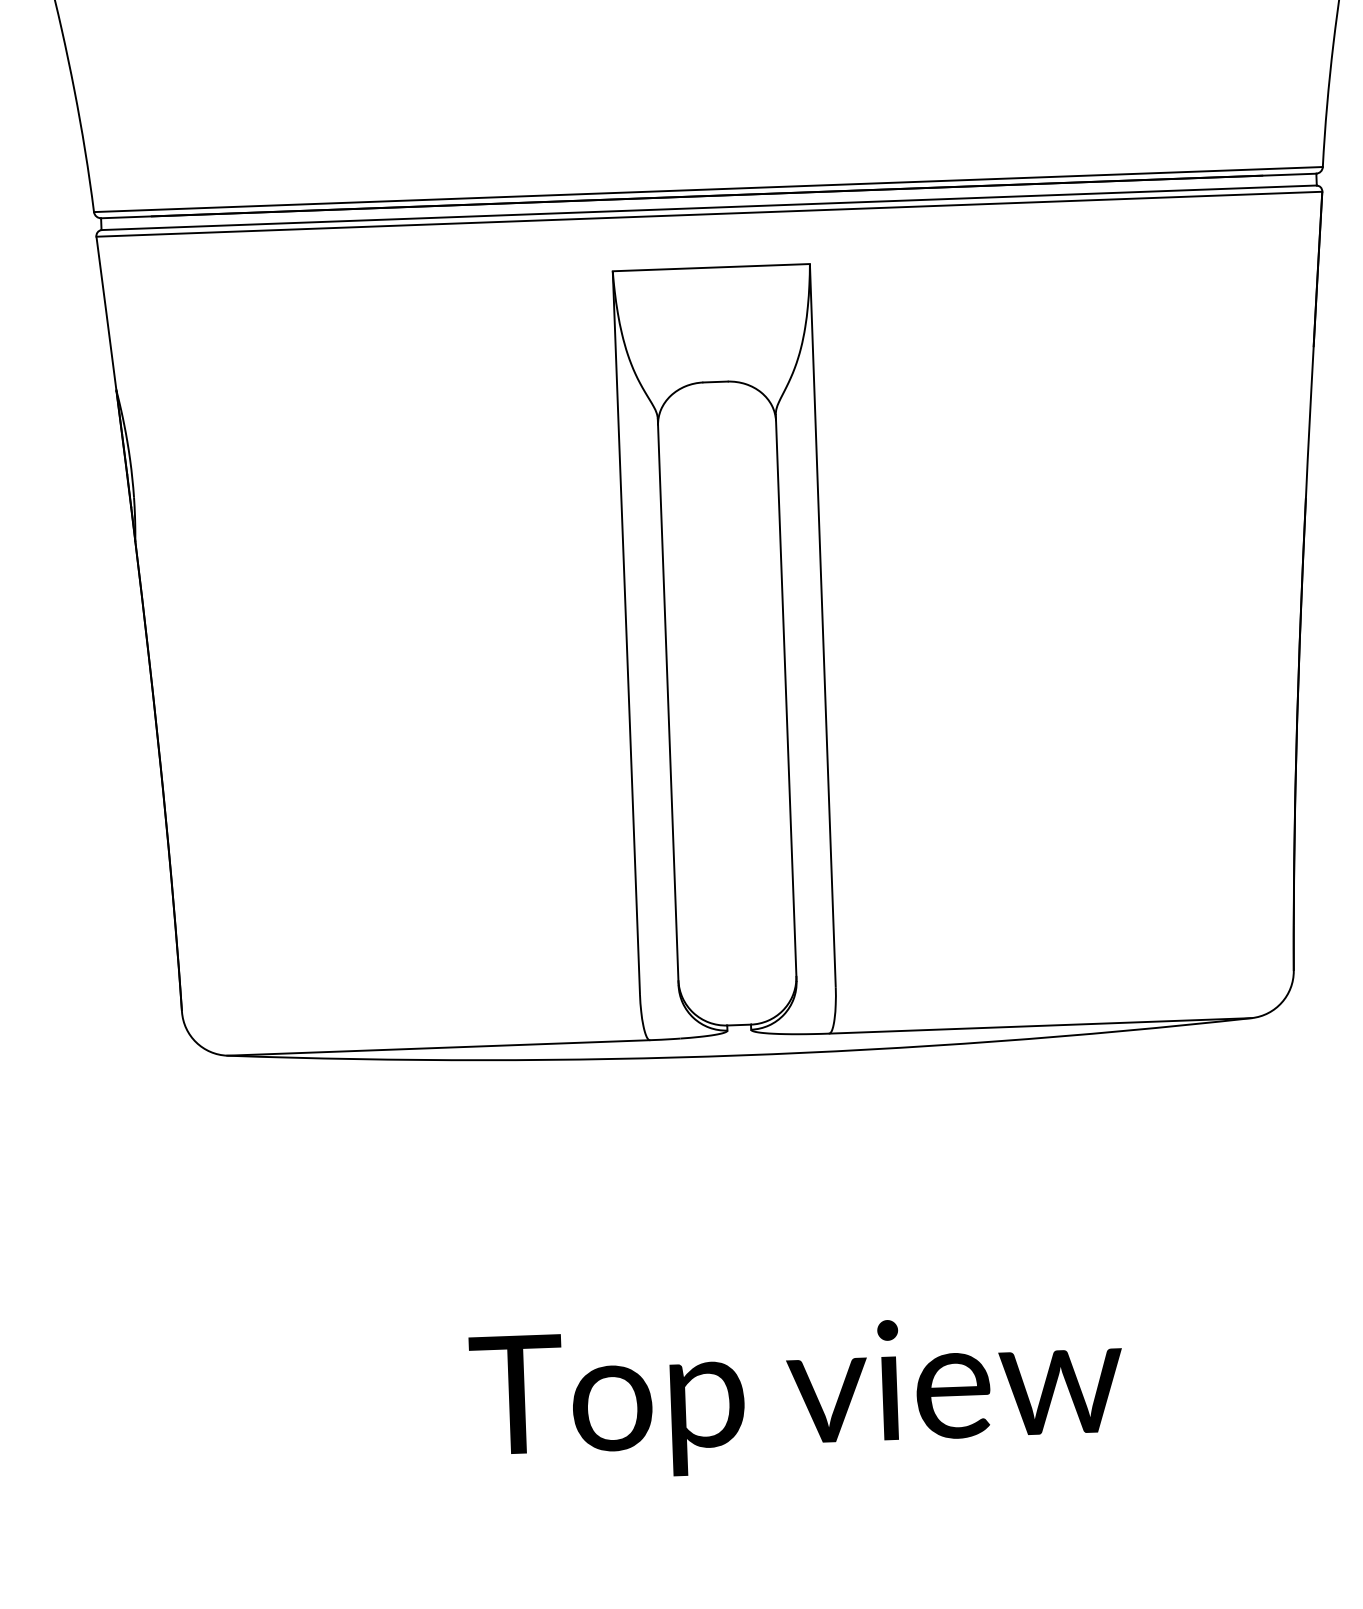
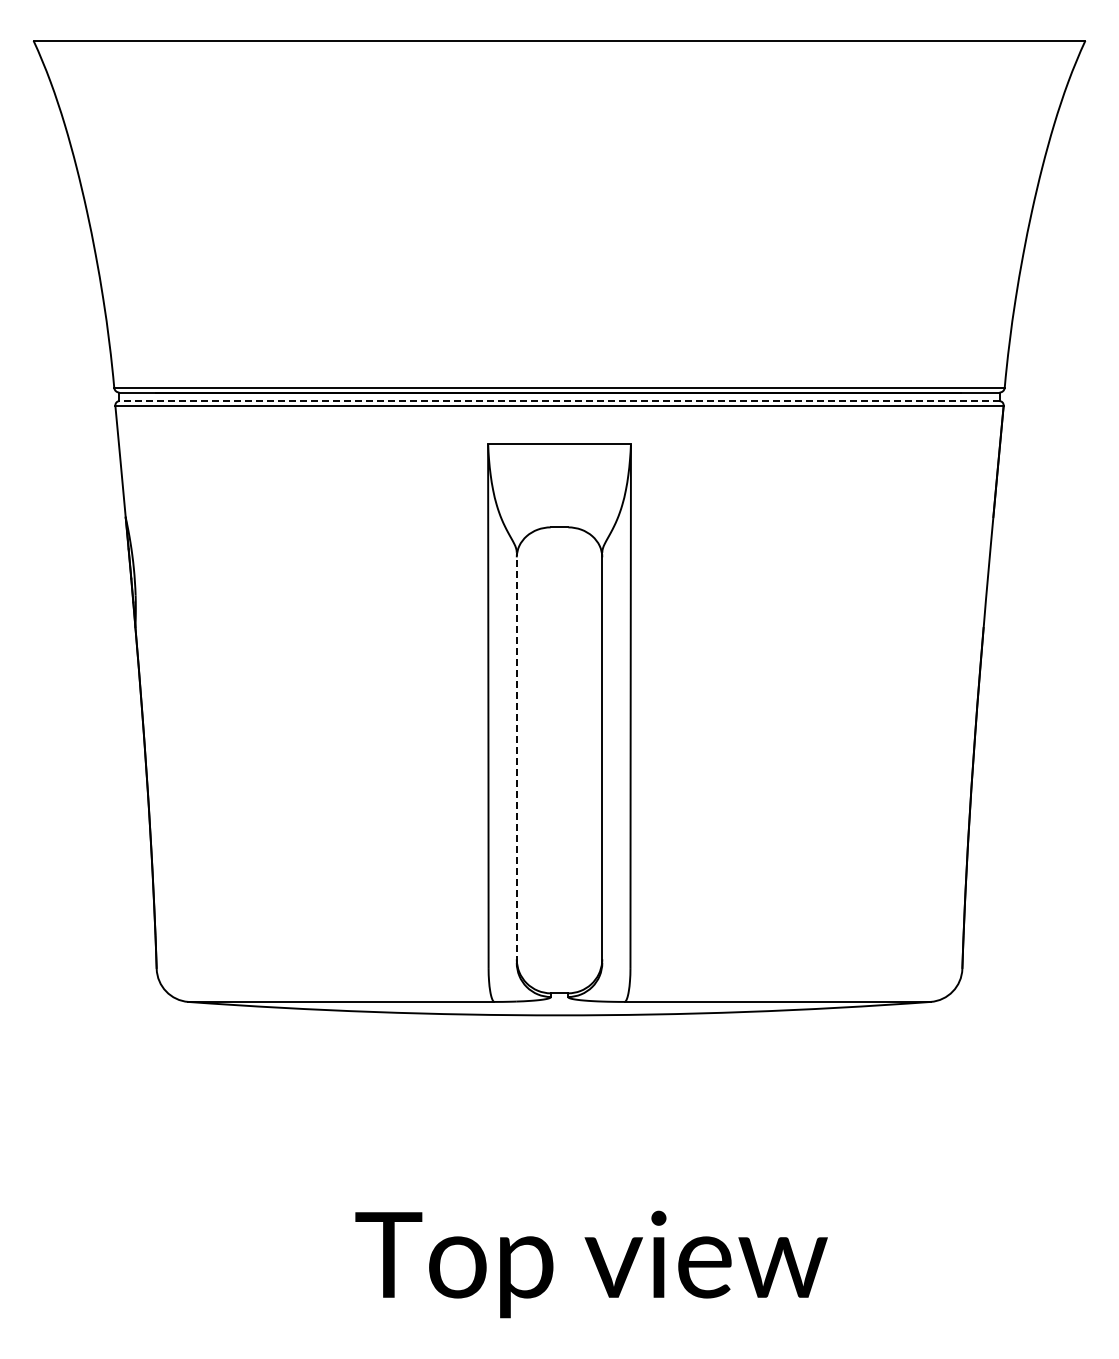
line: (709, 208) -> (559, 401), solid -> dashed
line: (667, 701) -> (516, 757), solid -> dashed

